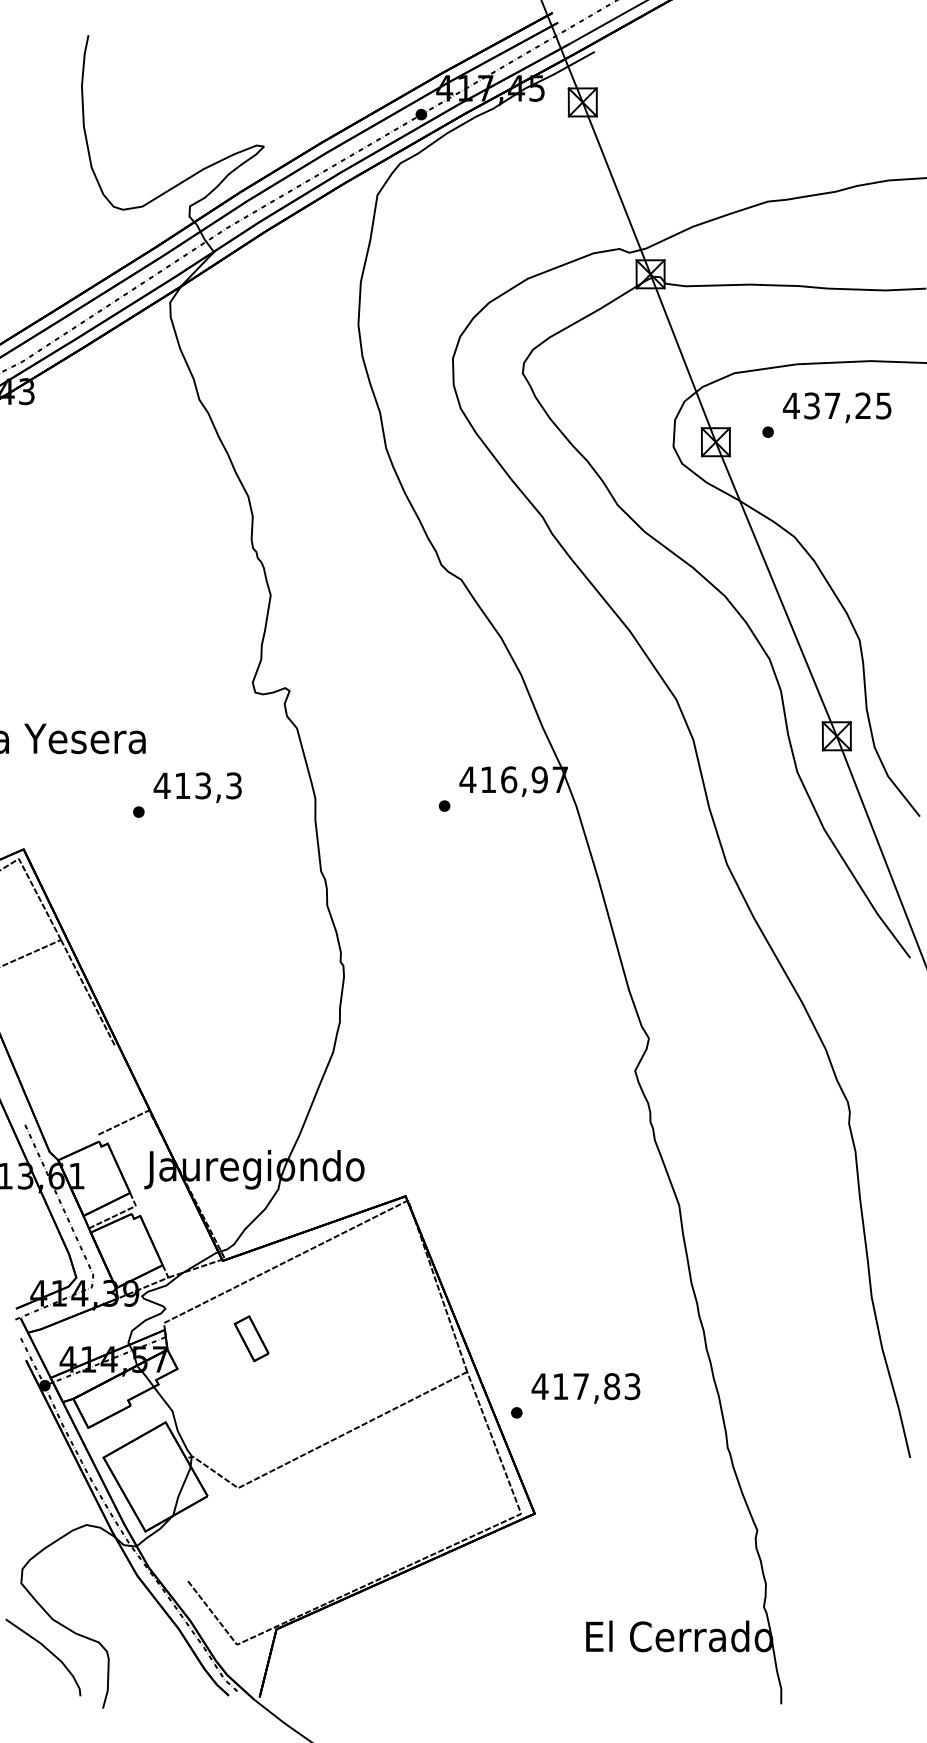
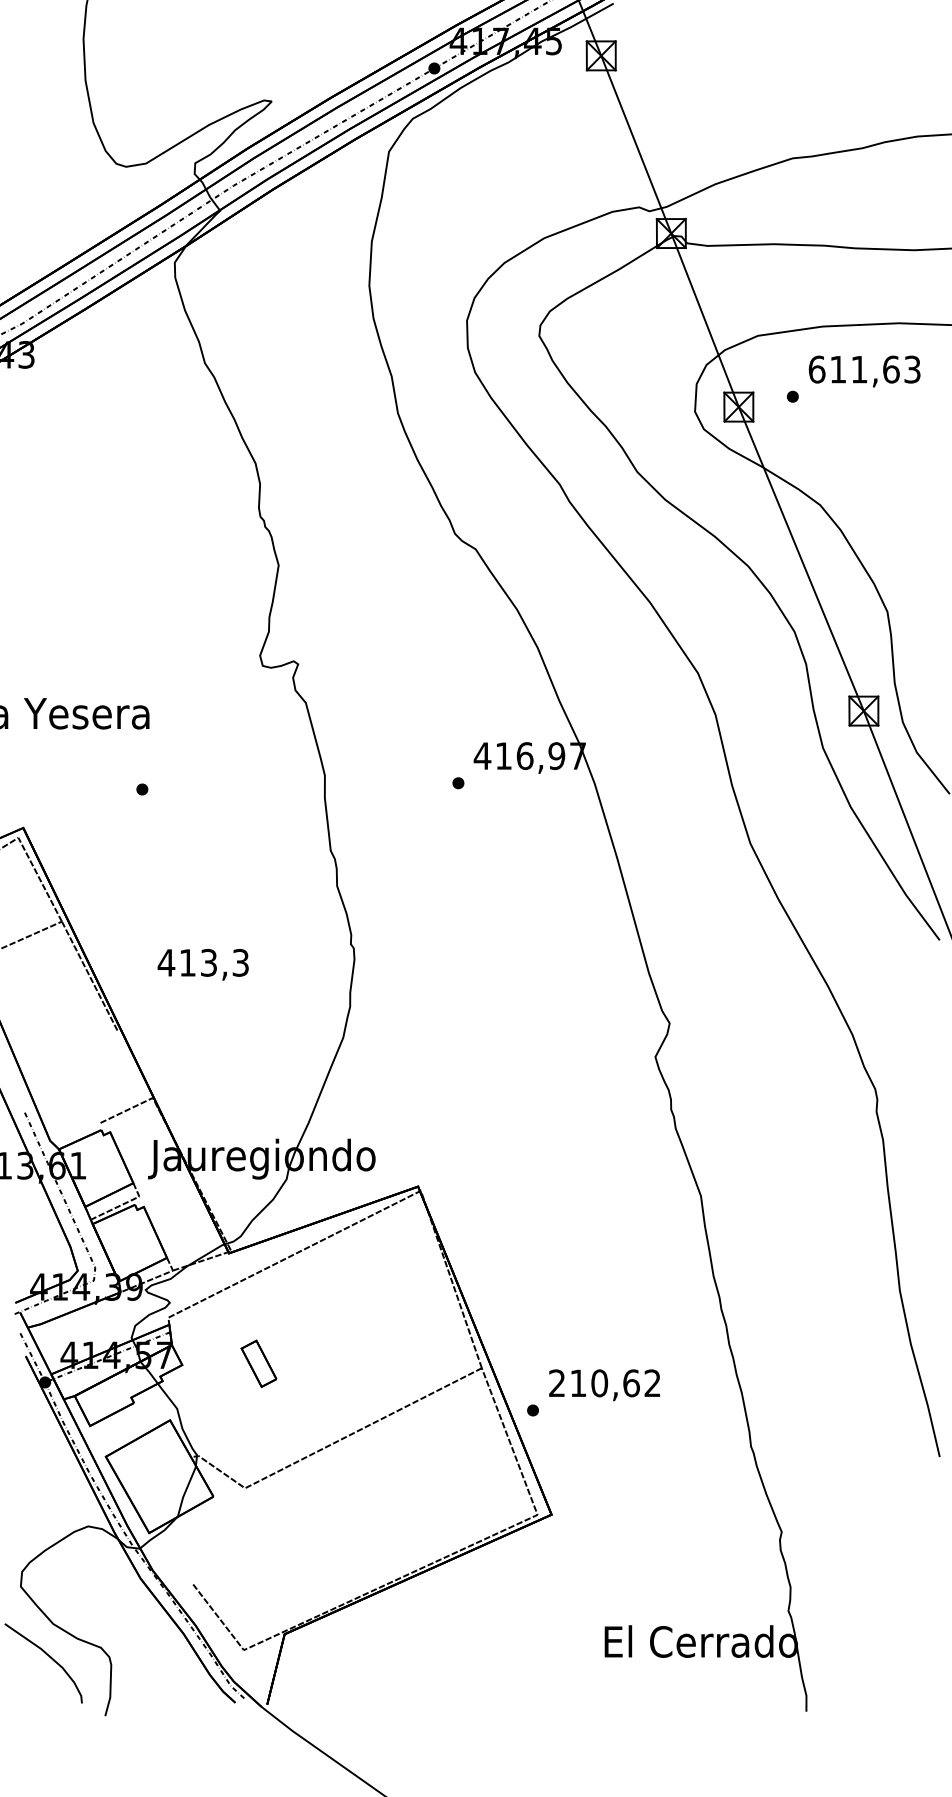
text: (837, 405) -> (864, 369), 437,25 -> 611,63
text: (197, 787) -> (202, 964), moved
part: (251, 1338) -> (258, 1363), moved
text: (585, 1386) -> (604, 1383), 417,83 -> 210,62

